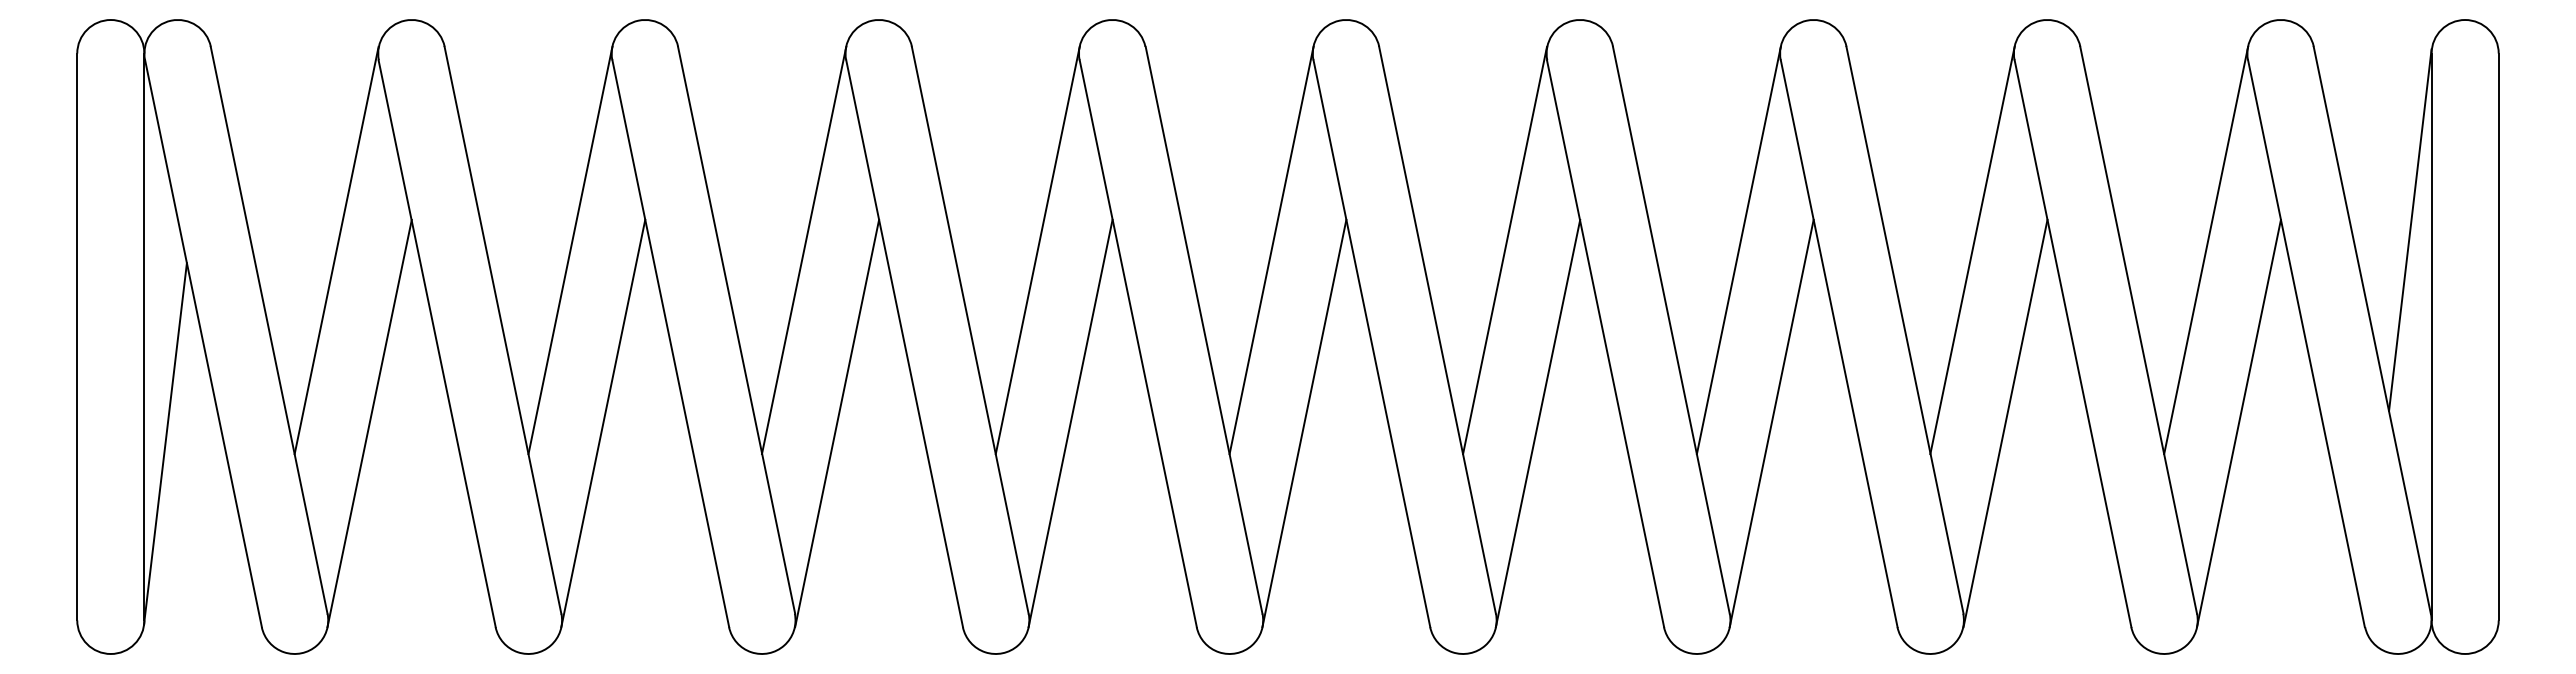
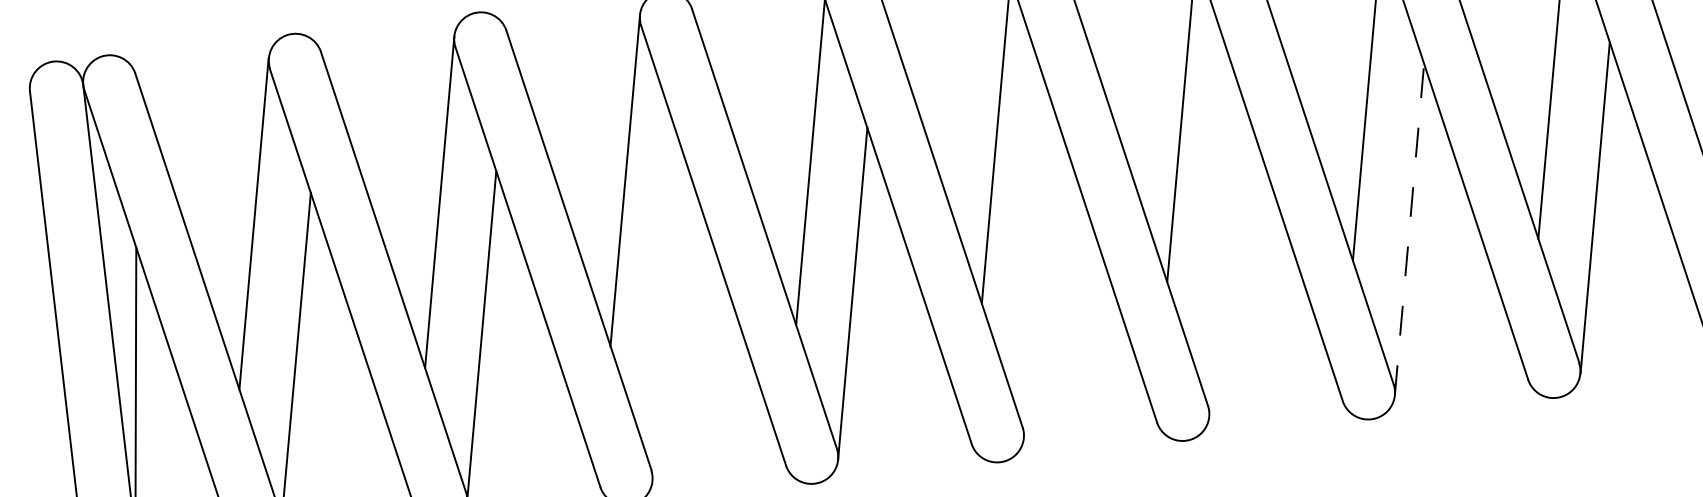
line: (837, 423) -> (667, 315), removed
line: (1304, 423) -> (1038, 272), removed
line: (1537, 423) -> (1223, 250), removed
line: (1771, 423) -> (1409, 229), solid -> dashed

